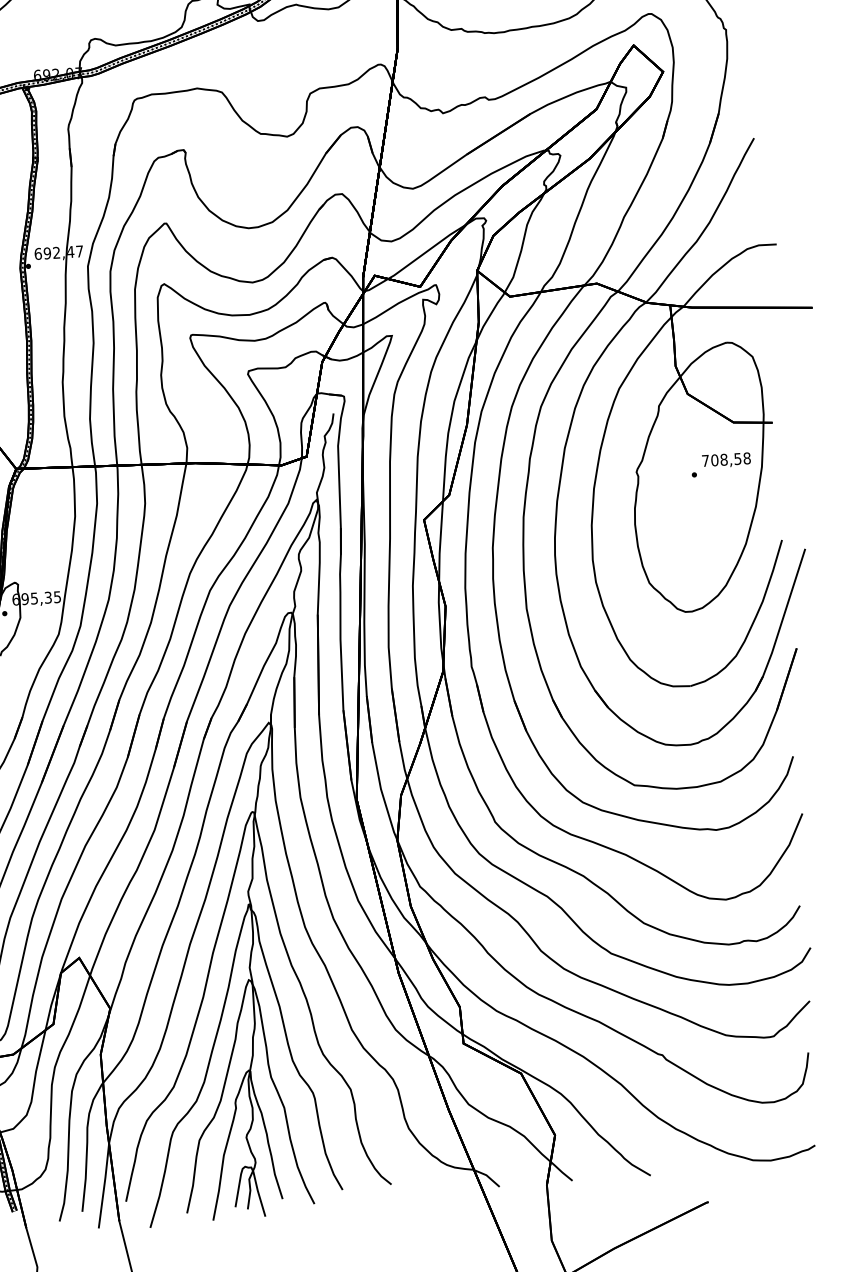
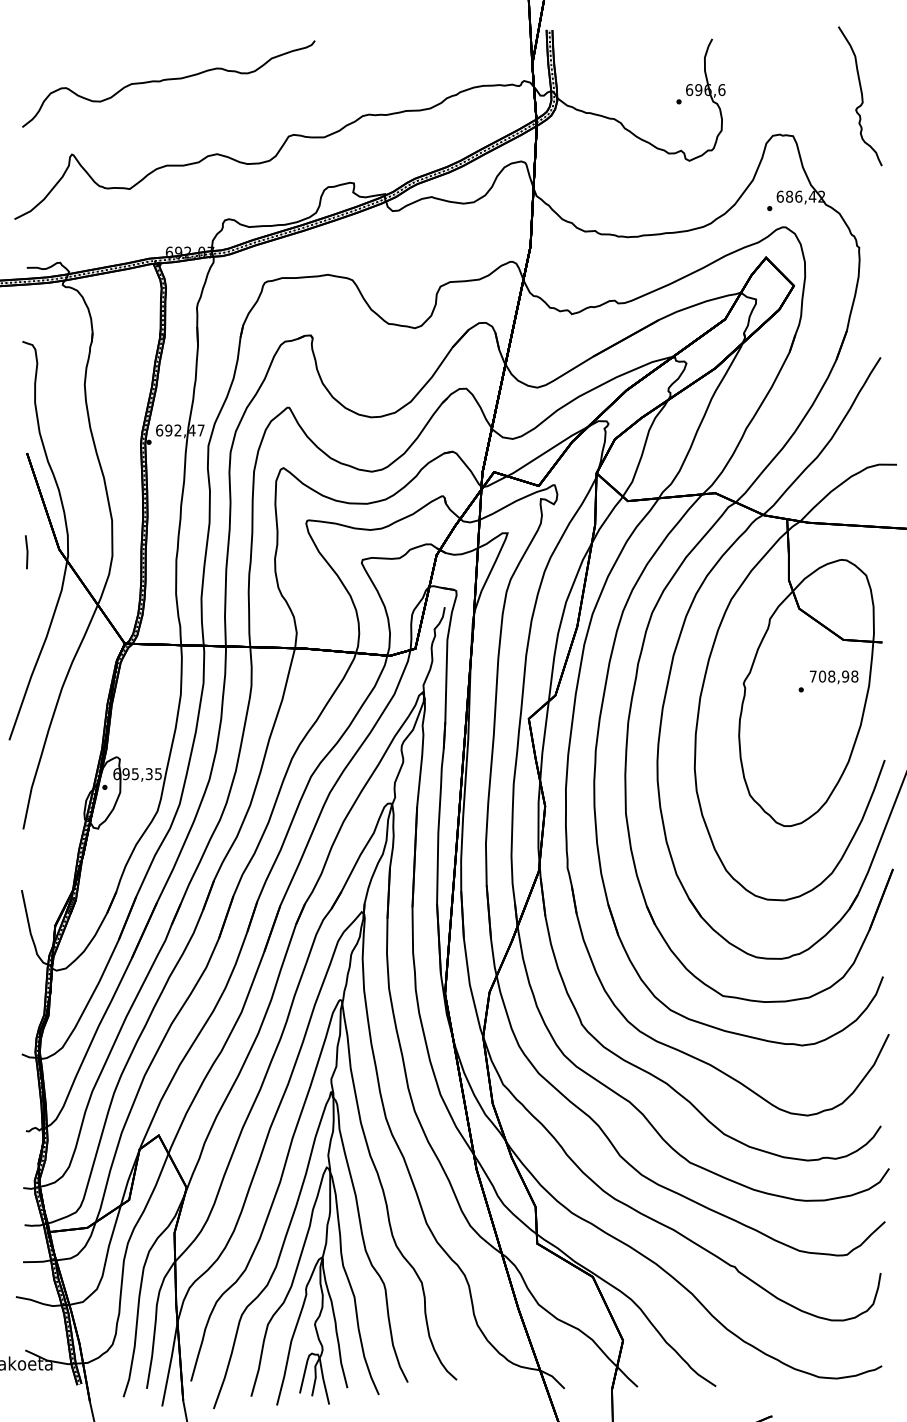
text: (737, 458) -> (845, 676), 708,58 -> 708,98

